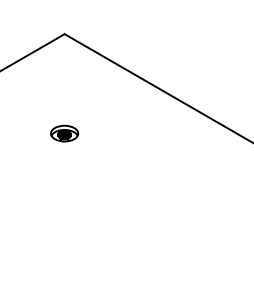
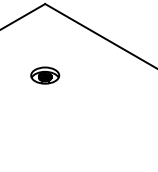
part: (64, 133) -> (45, 75), size x1.43

